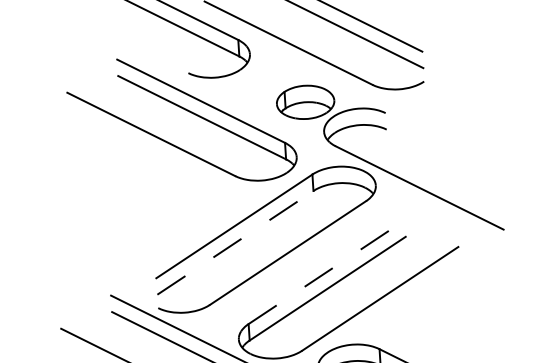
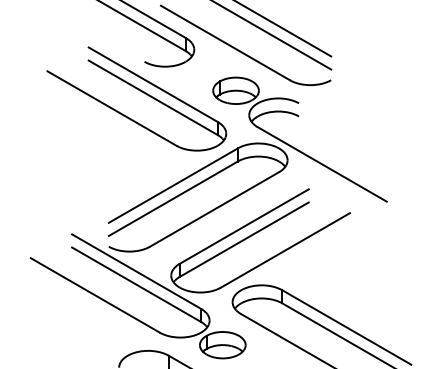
line: (235, 242) -> (173, 198), dashed -> solid
line: (326, 272) -> (244, 226), dashed -> solid

